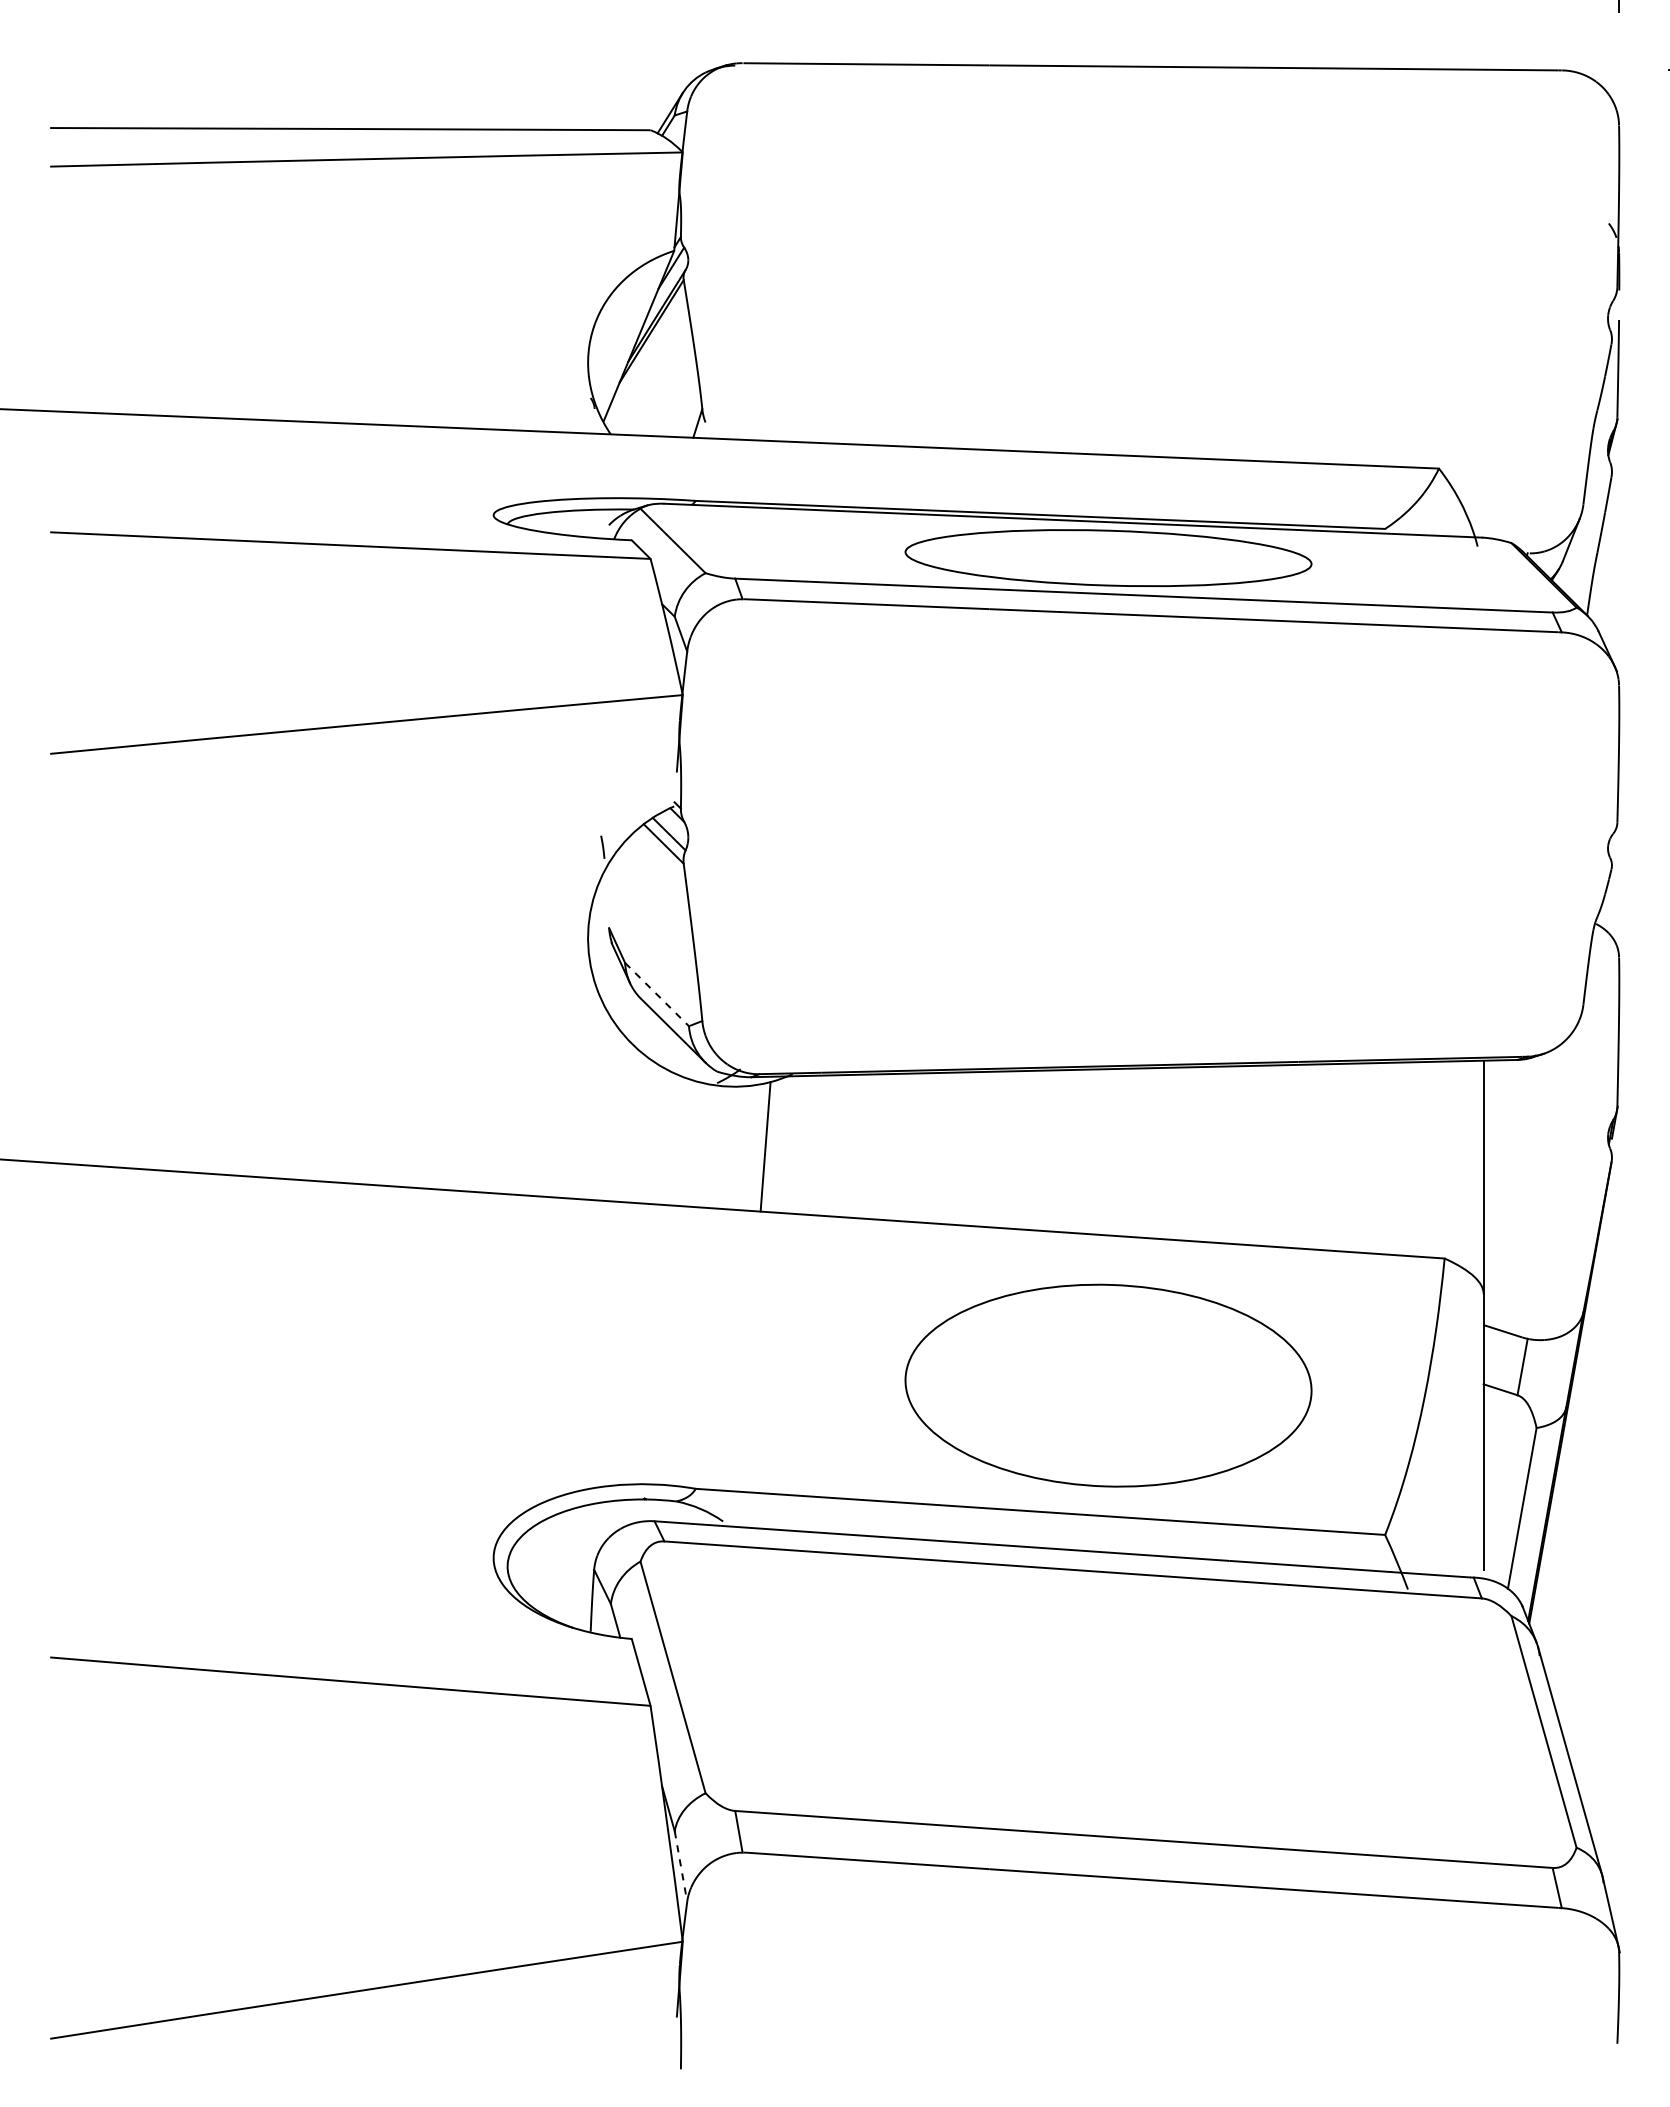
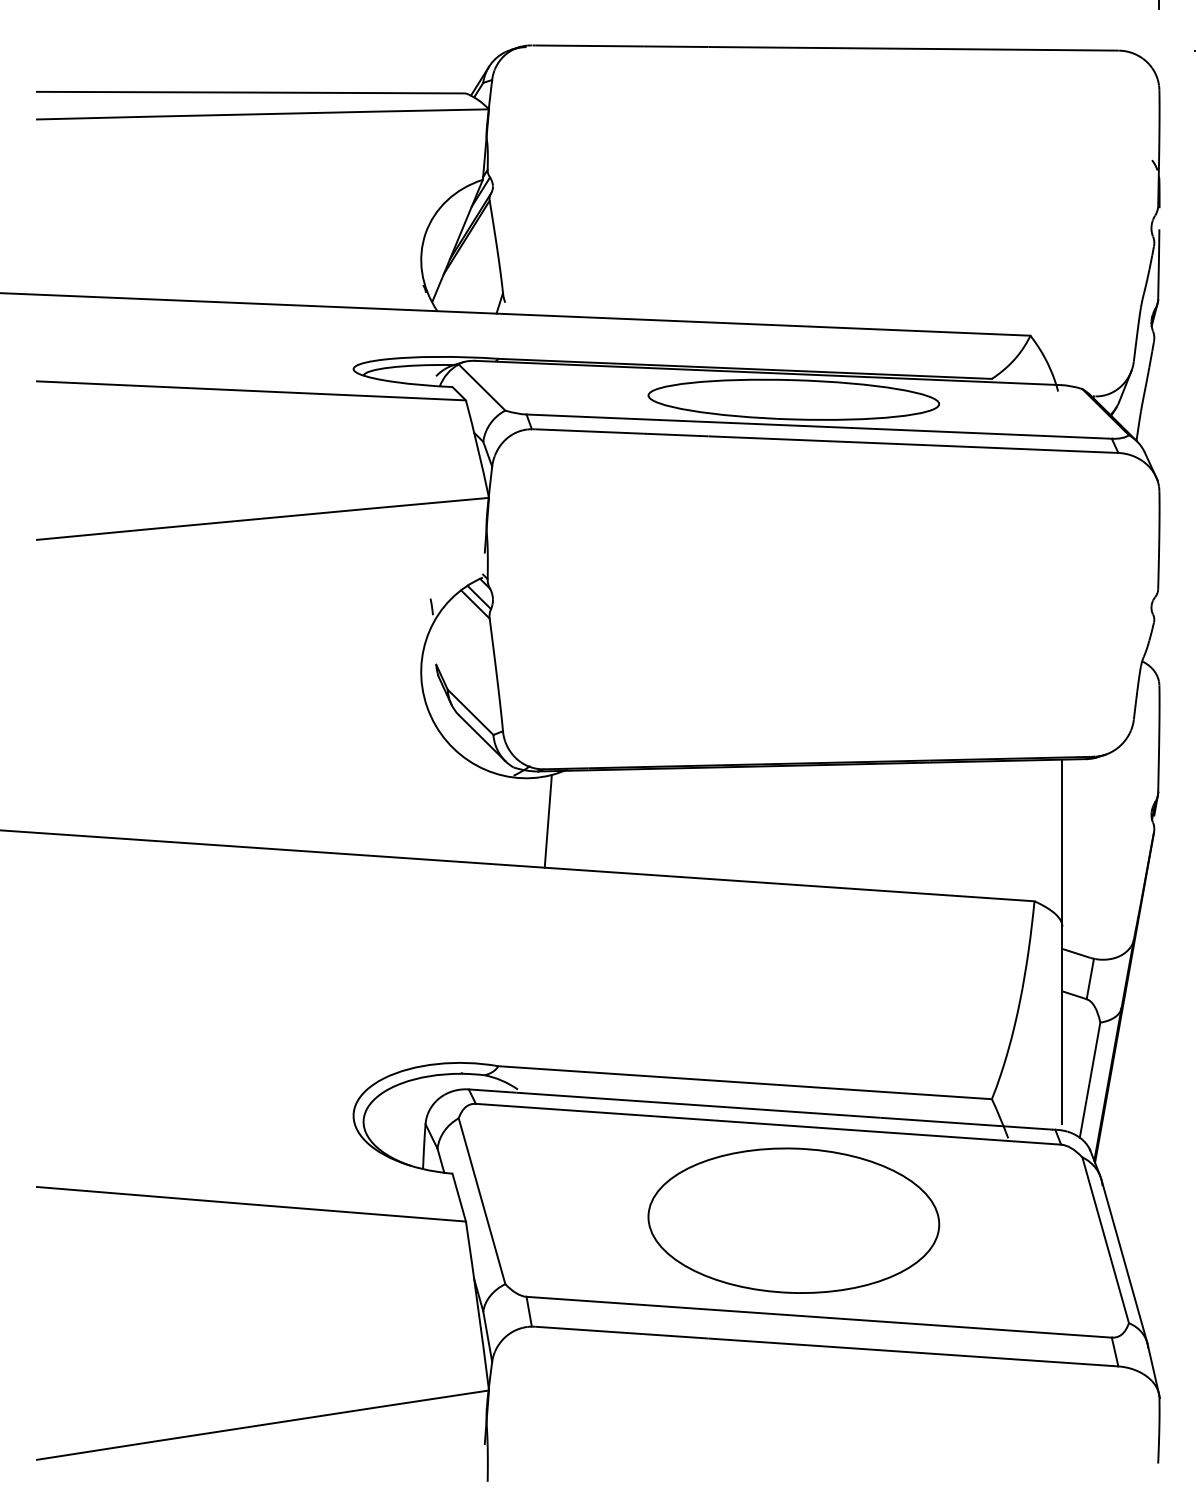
line: (657, 994) -> (470, 712), dashed -> solid
part: (1108, 1385) -> (793, 1220), moved
line: (680, 1866) -> (487, 1336), dashed -> solid

